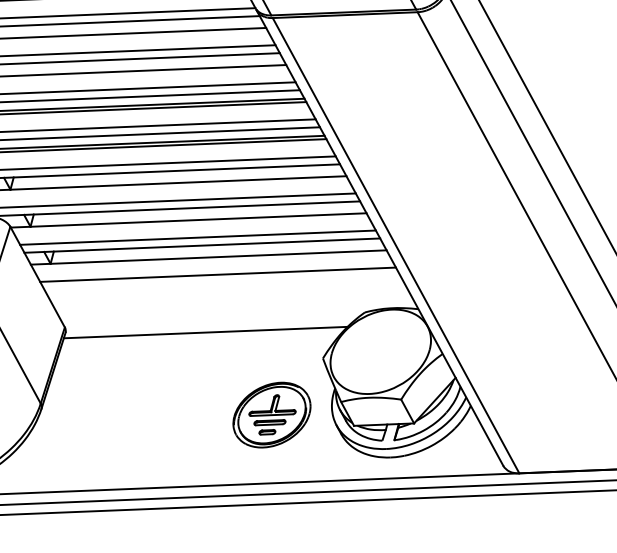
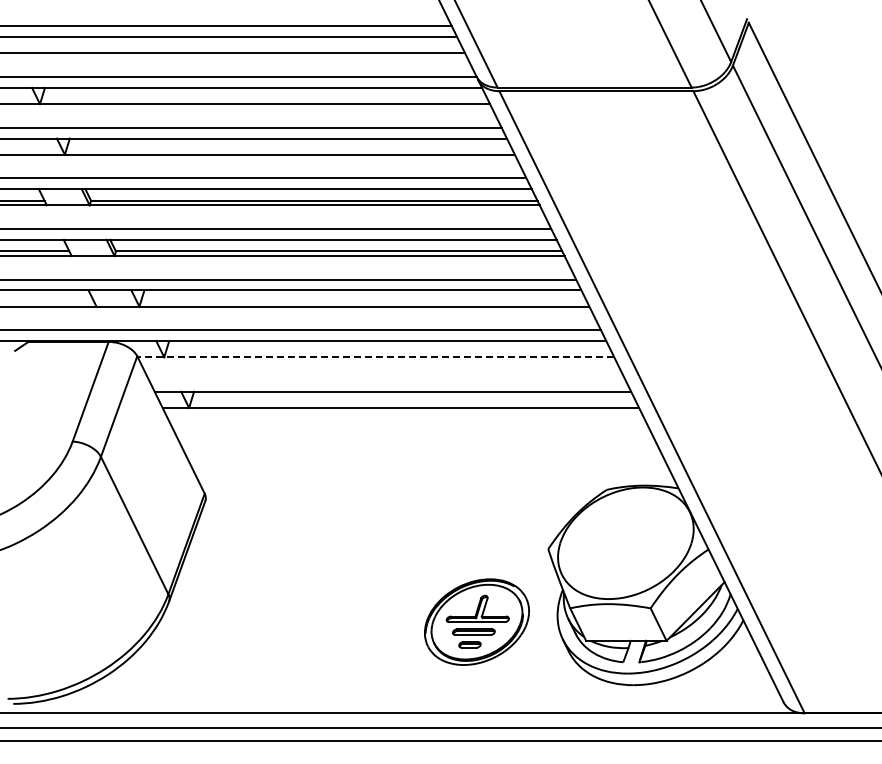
line: (188, 220) -> (375, 357), solid -> dashed
line: (197, 237) -> (387, 380), removed
line: (218, 274) -> (412, 431), removed
line: (205, 332) -> (392, 508), removed

